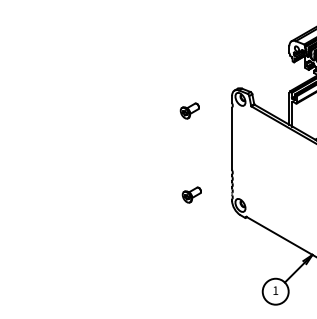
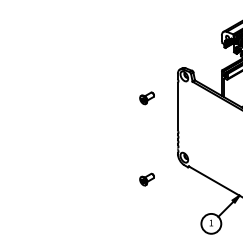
part: (189, 110) -> (146, 97), moved
part: (191, 194) -> (146, 179), moved

